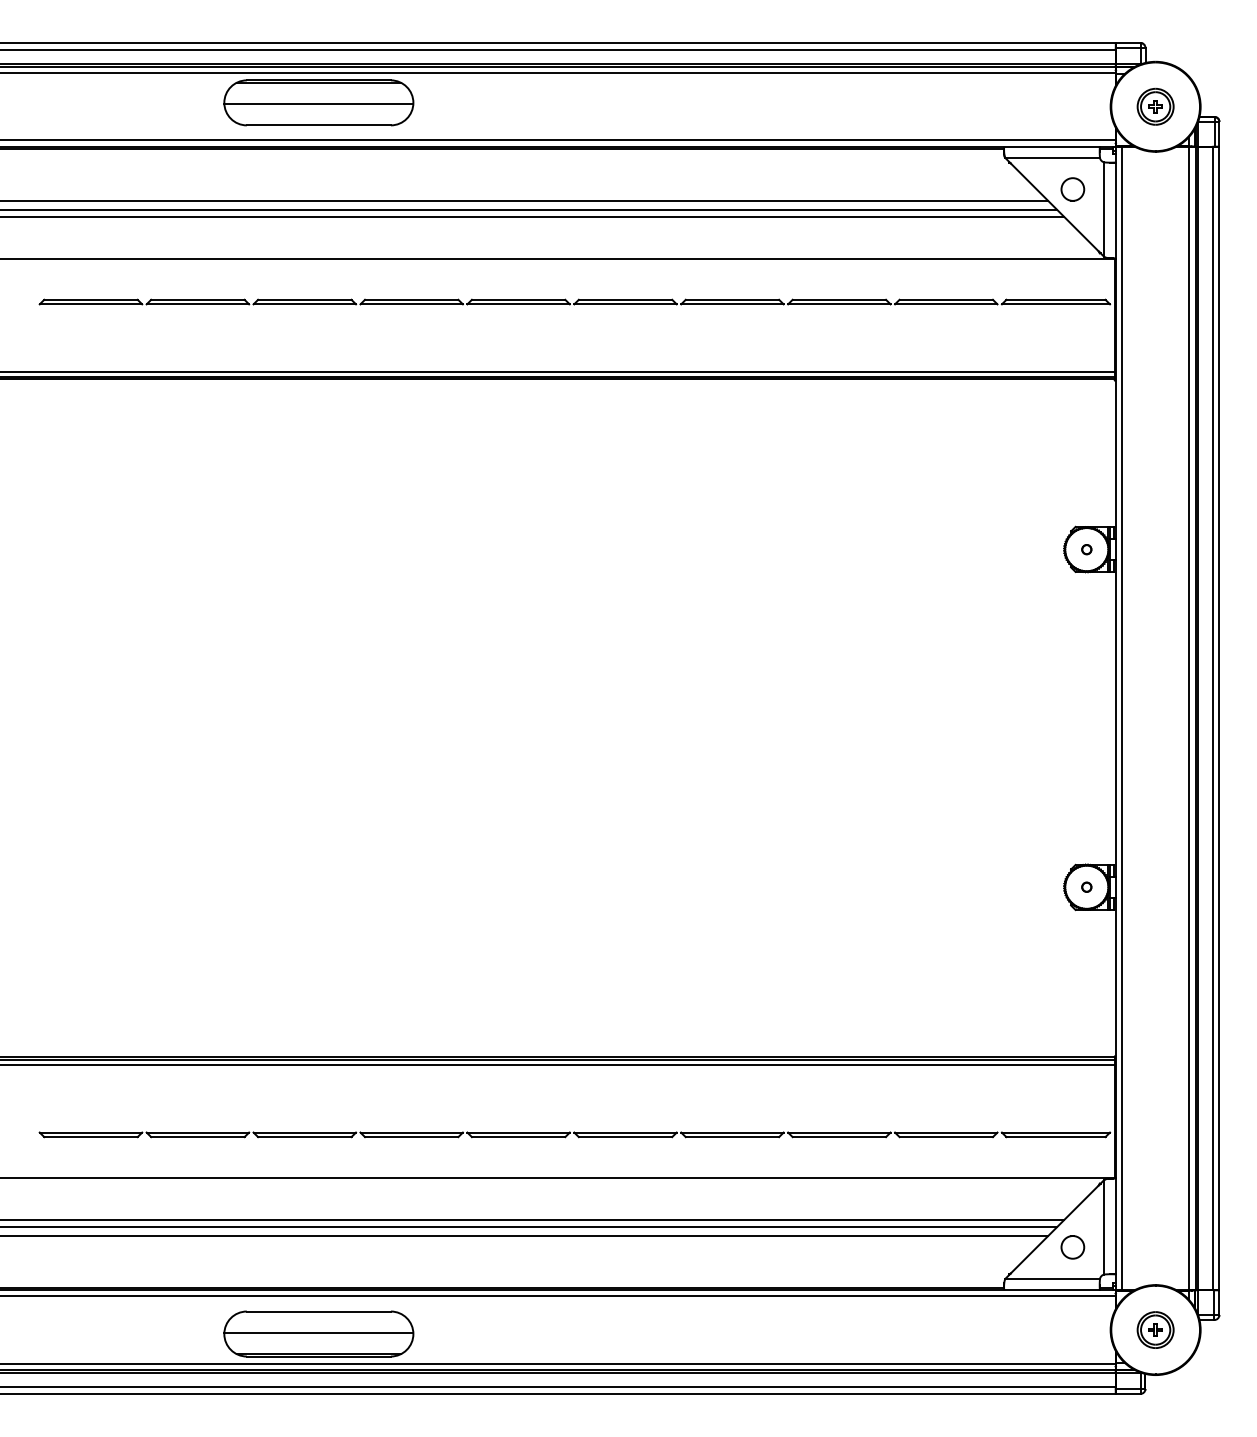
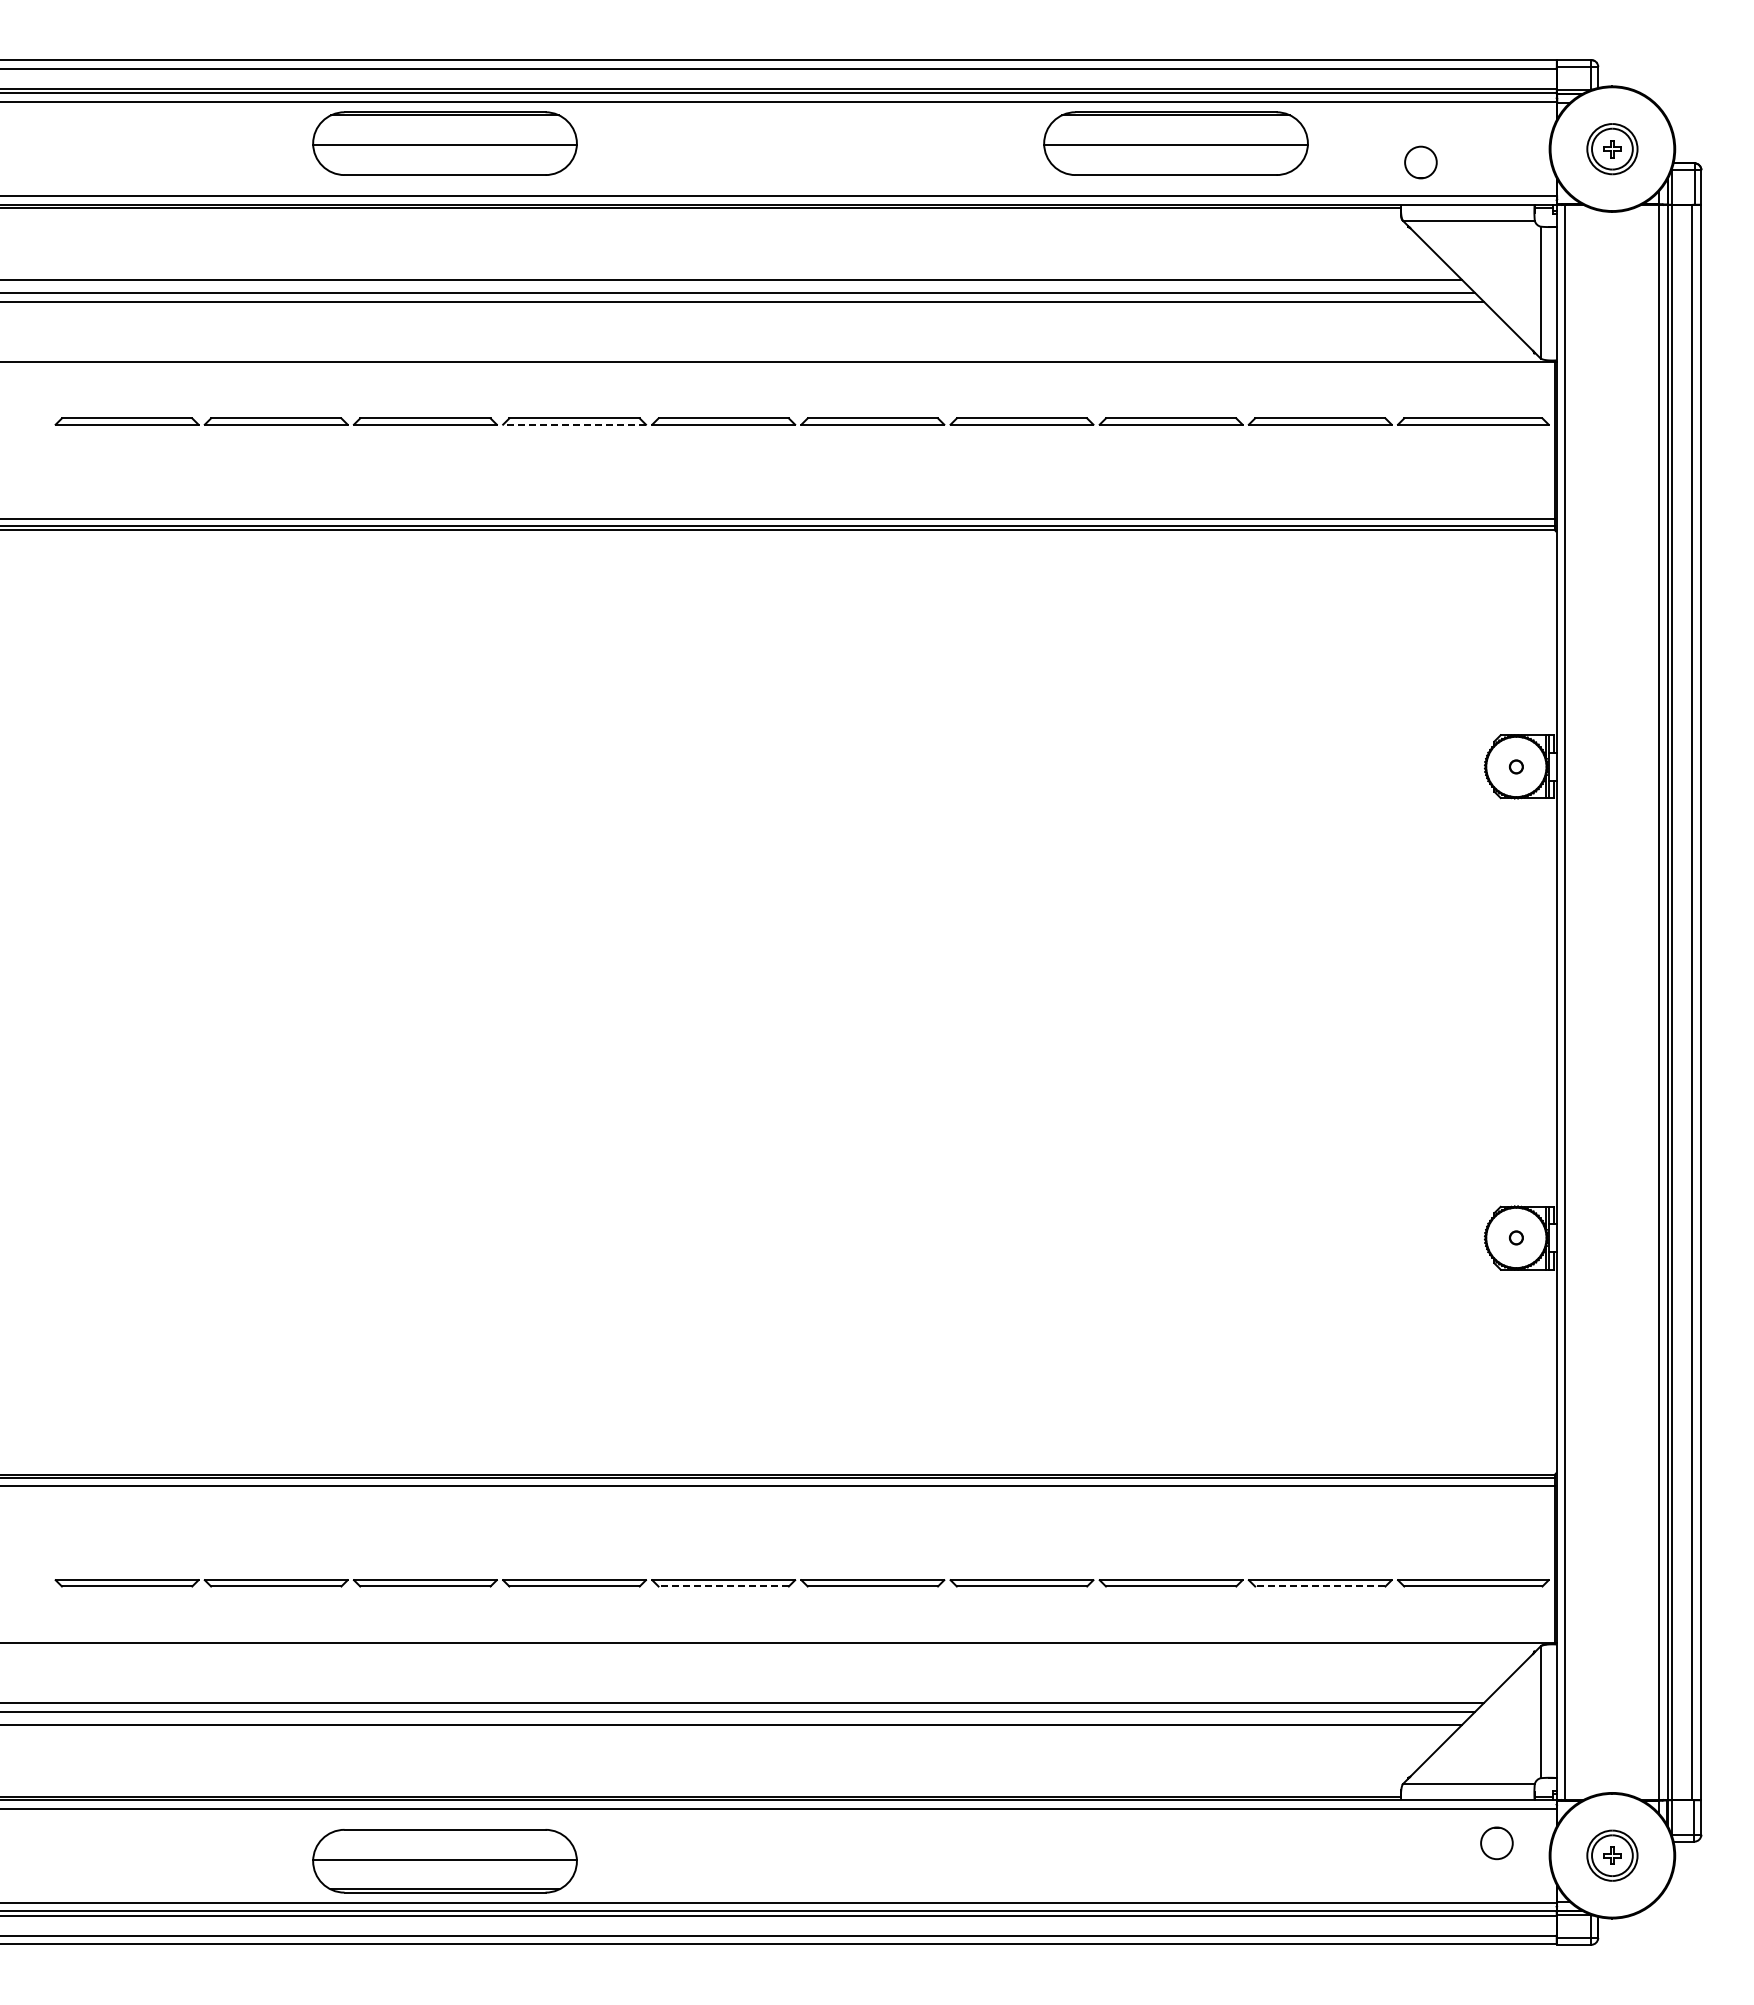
part: (842, 102) -> (1175, 143), added
part: (1072, 189) -> (1420, 162), moved
line: (411, 304) -> (574, 424), solid -> dashed
line: (518, 1137) -> (723, 1586), solid -> dashed
line: (945, 1137) -> (1319, 1586), solid -> dashed
part: (1072, 1247) -> (1496, 1843), moved

